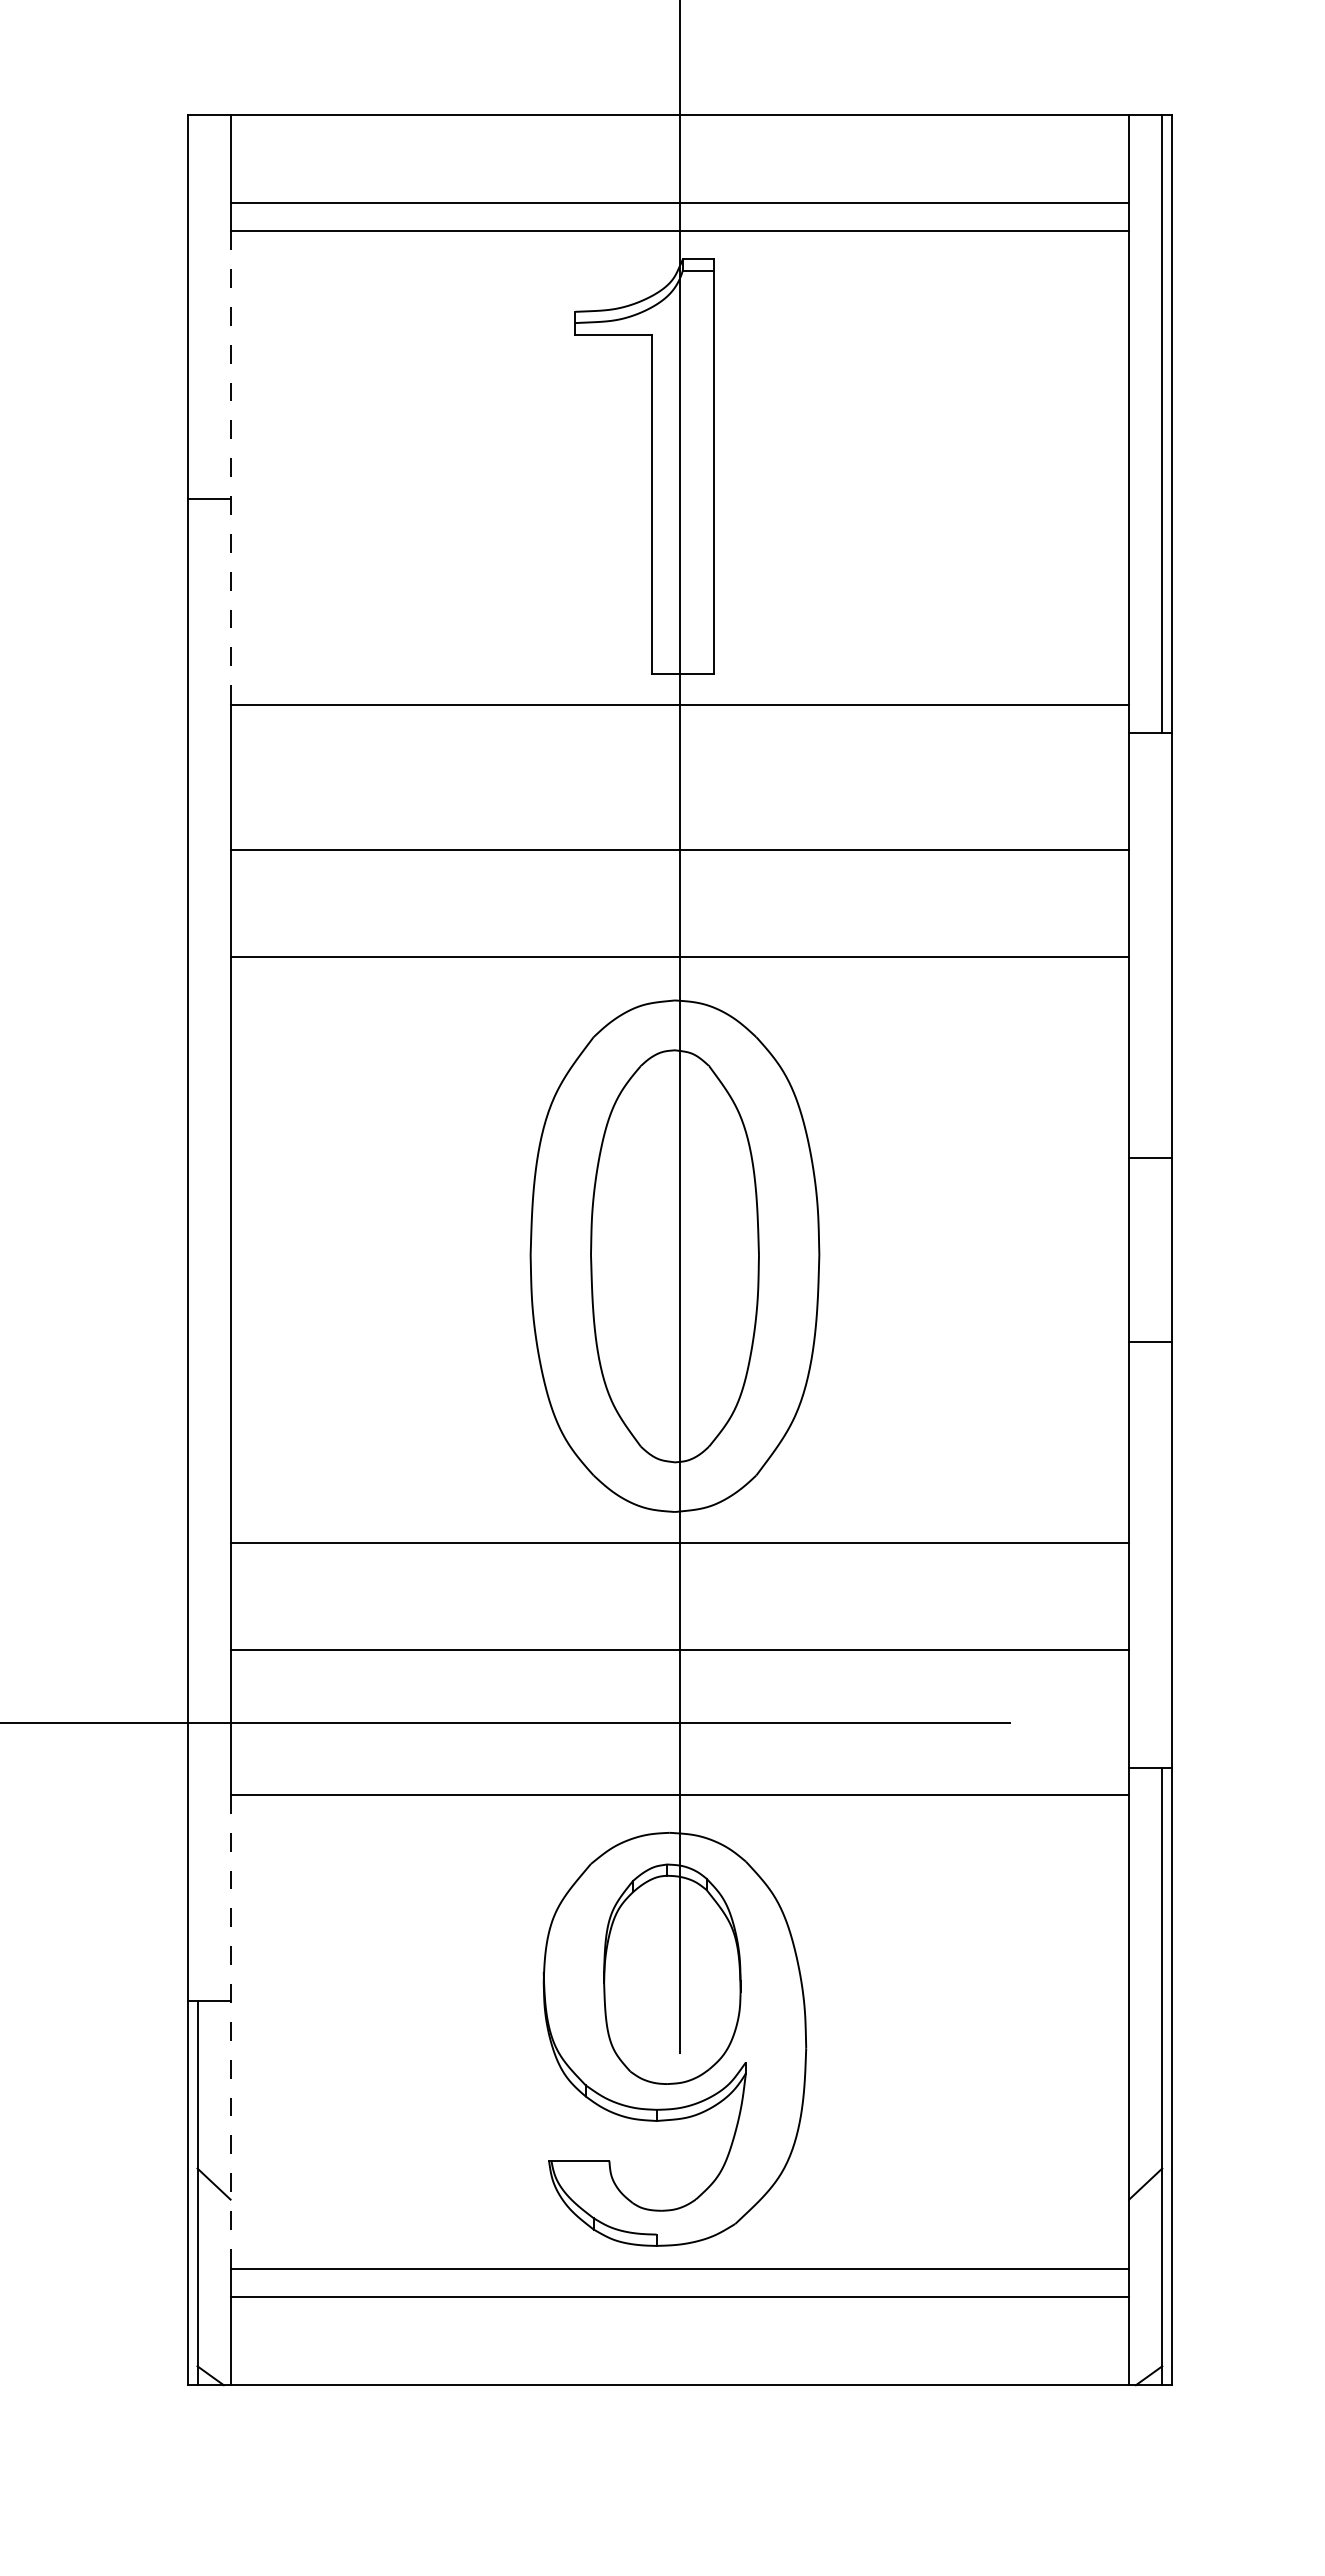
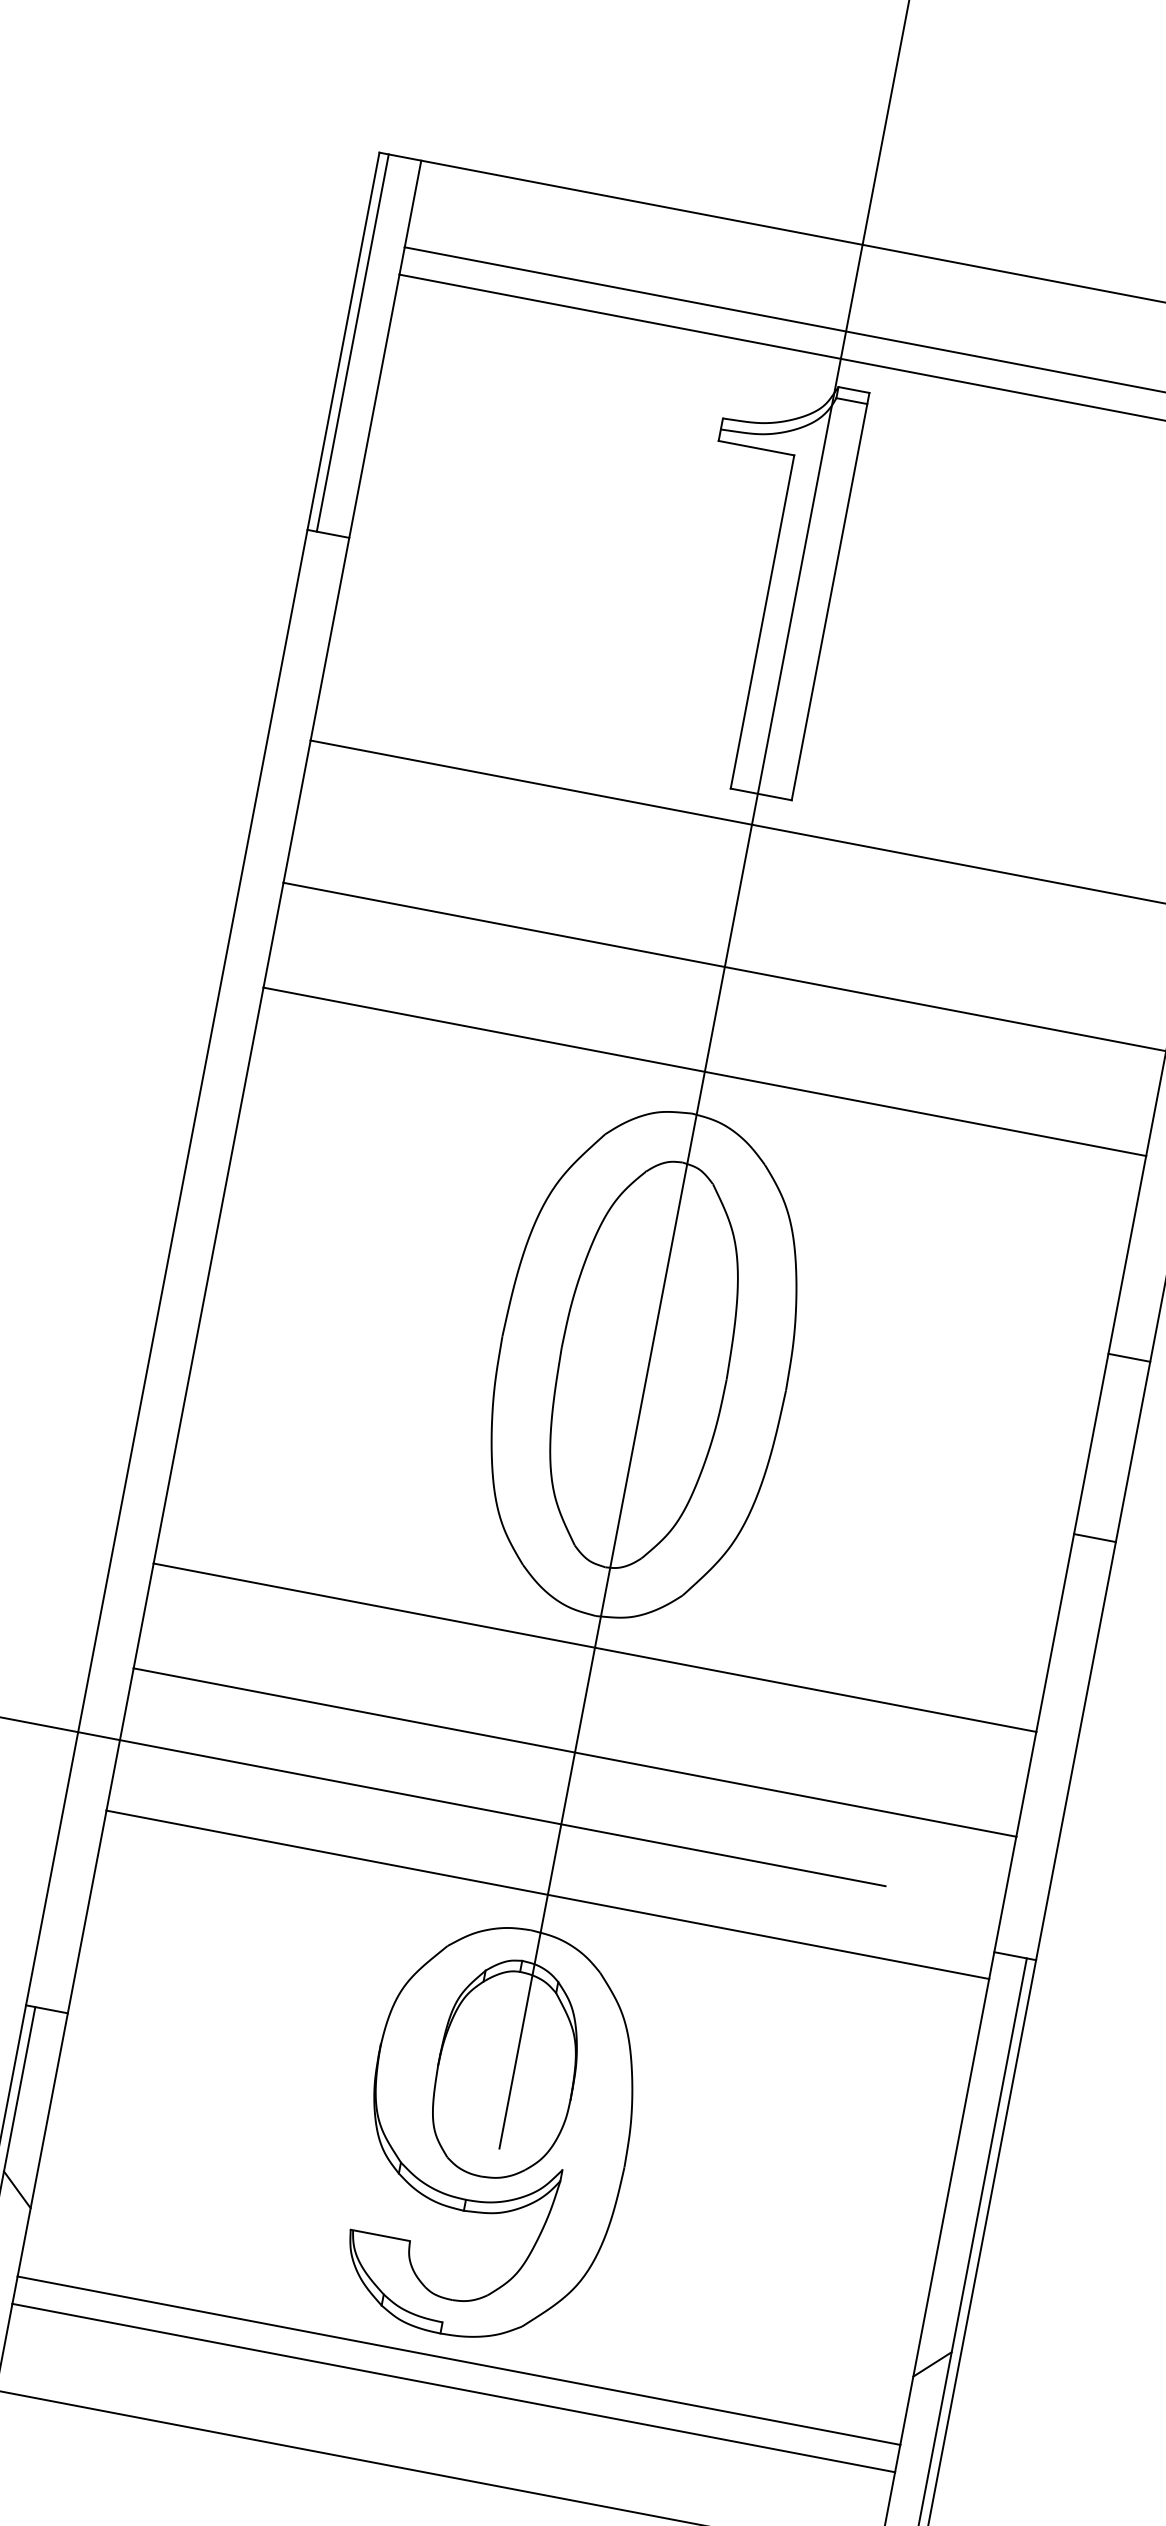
line: (197, 307) -> (352, 343), added
line: (230, 468) -> (354, 507), dashed -> solid
line: (230, 2032) -> (61, 2044), dashed -> solid

